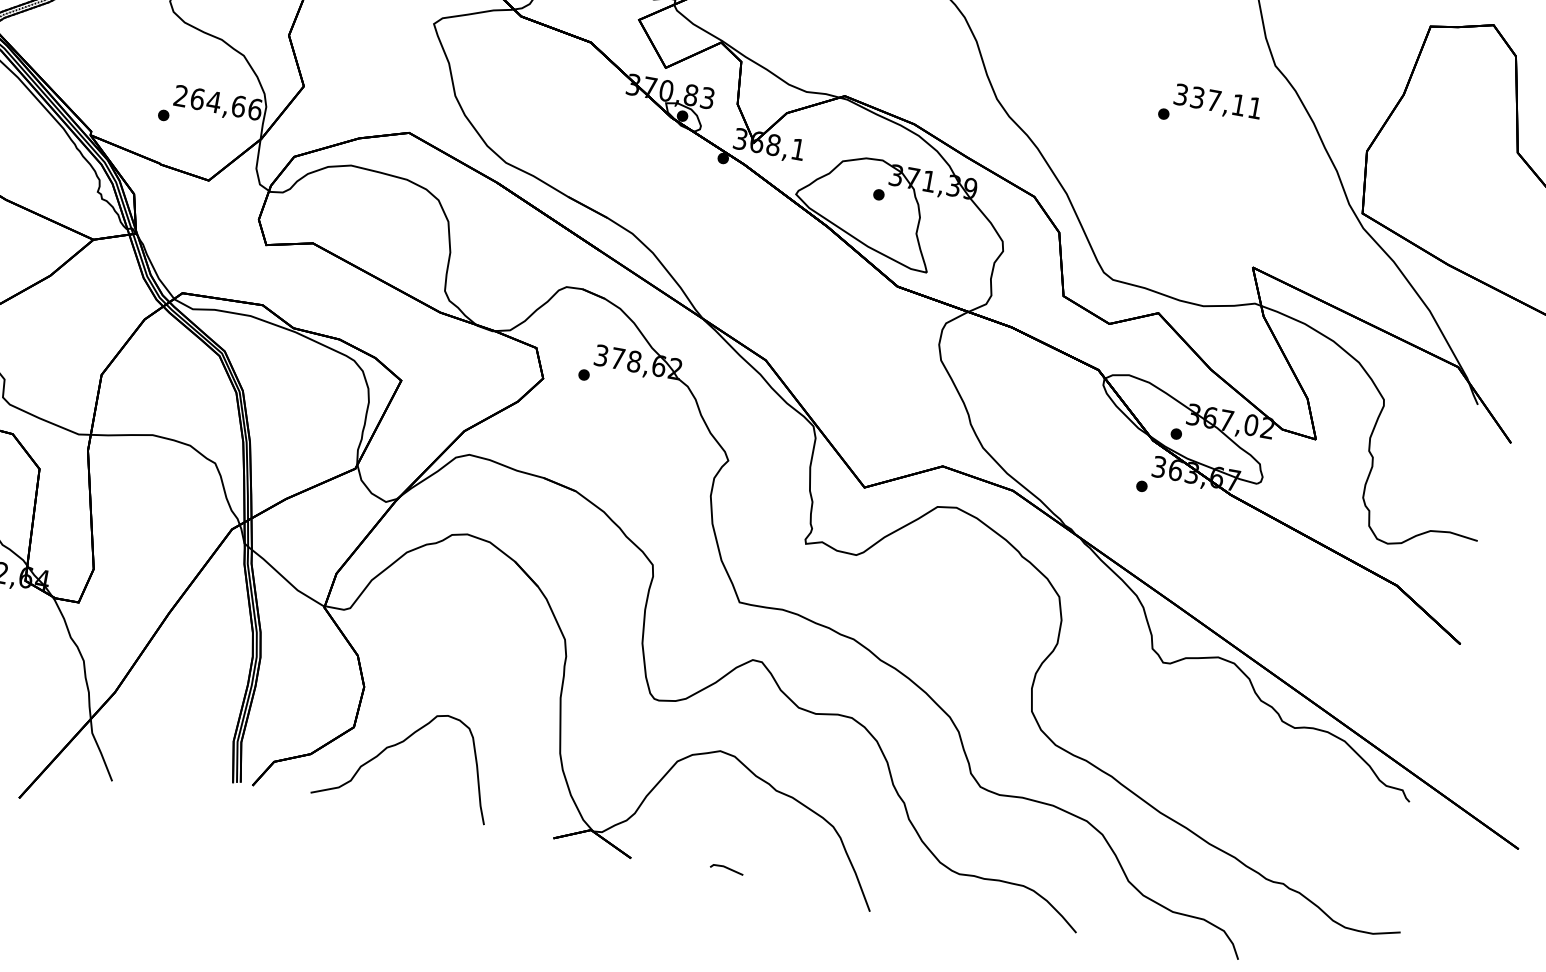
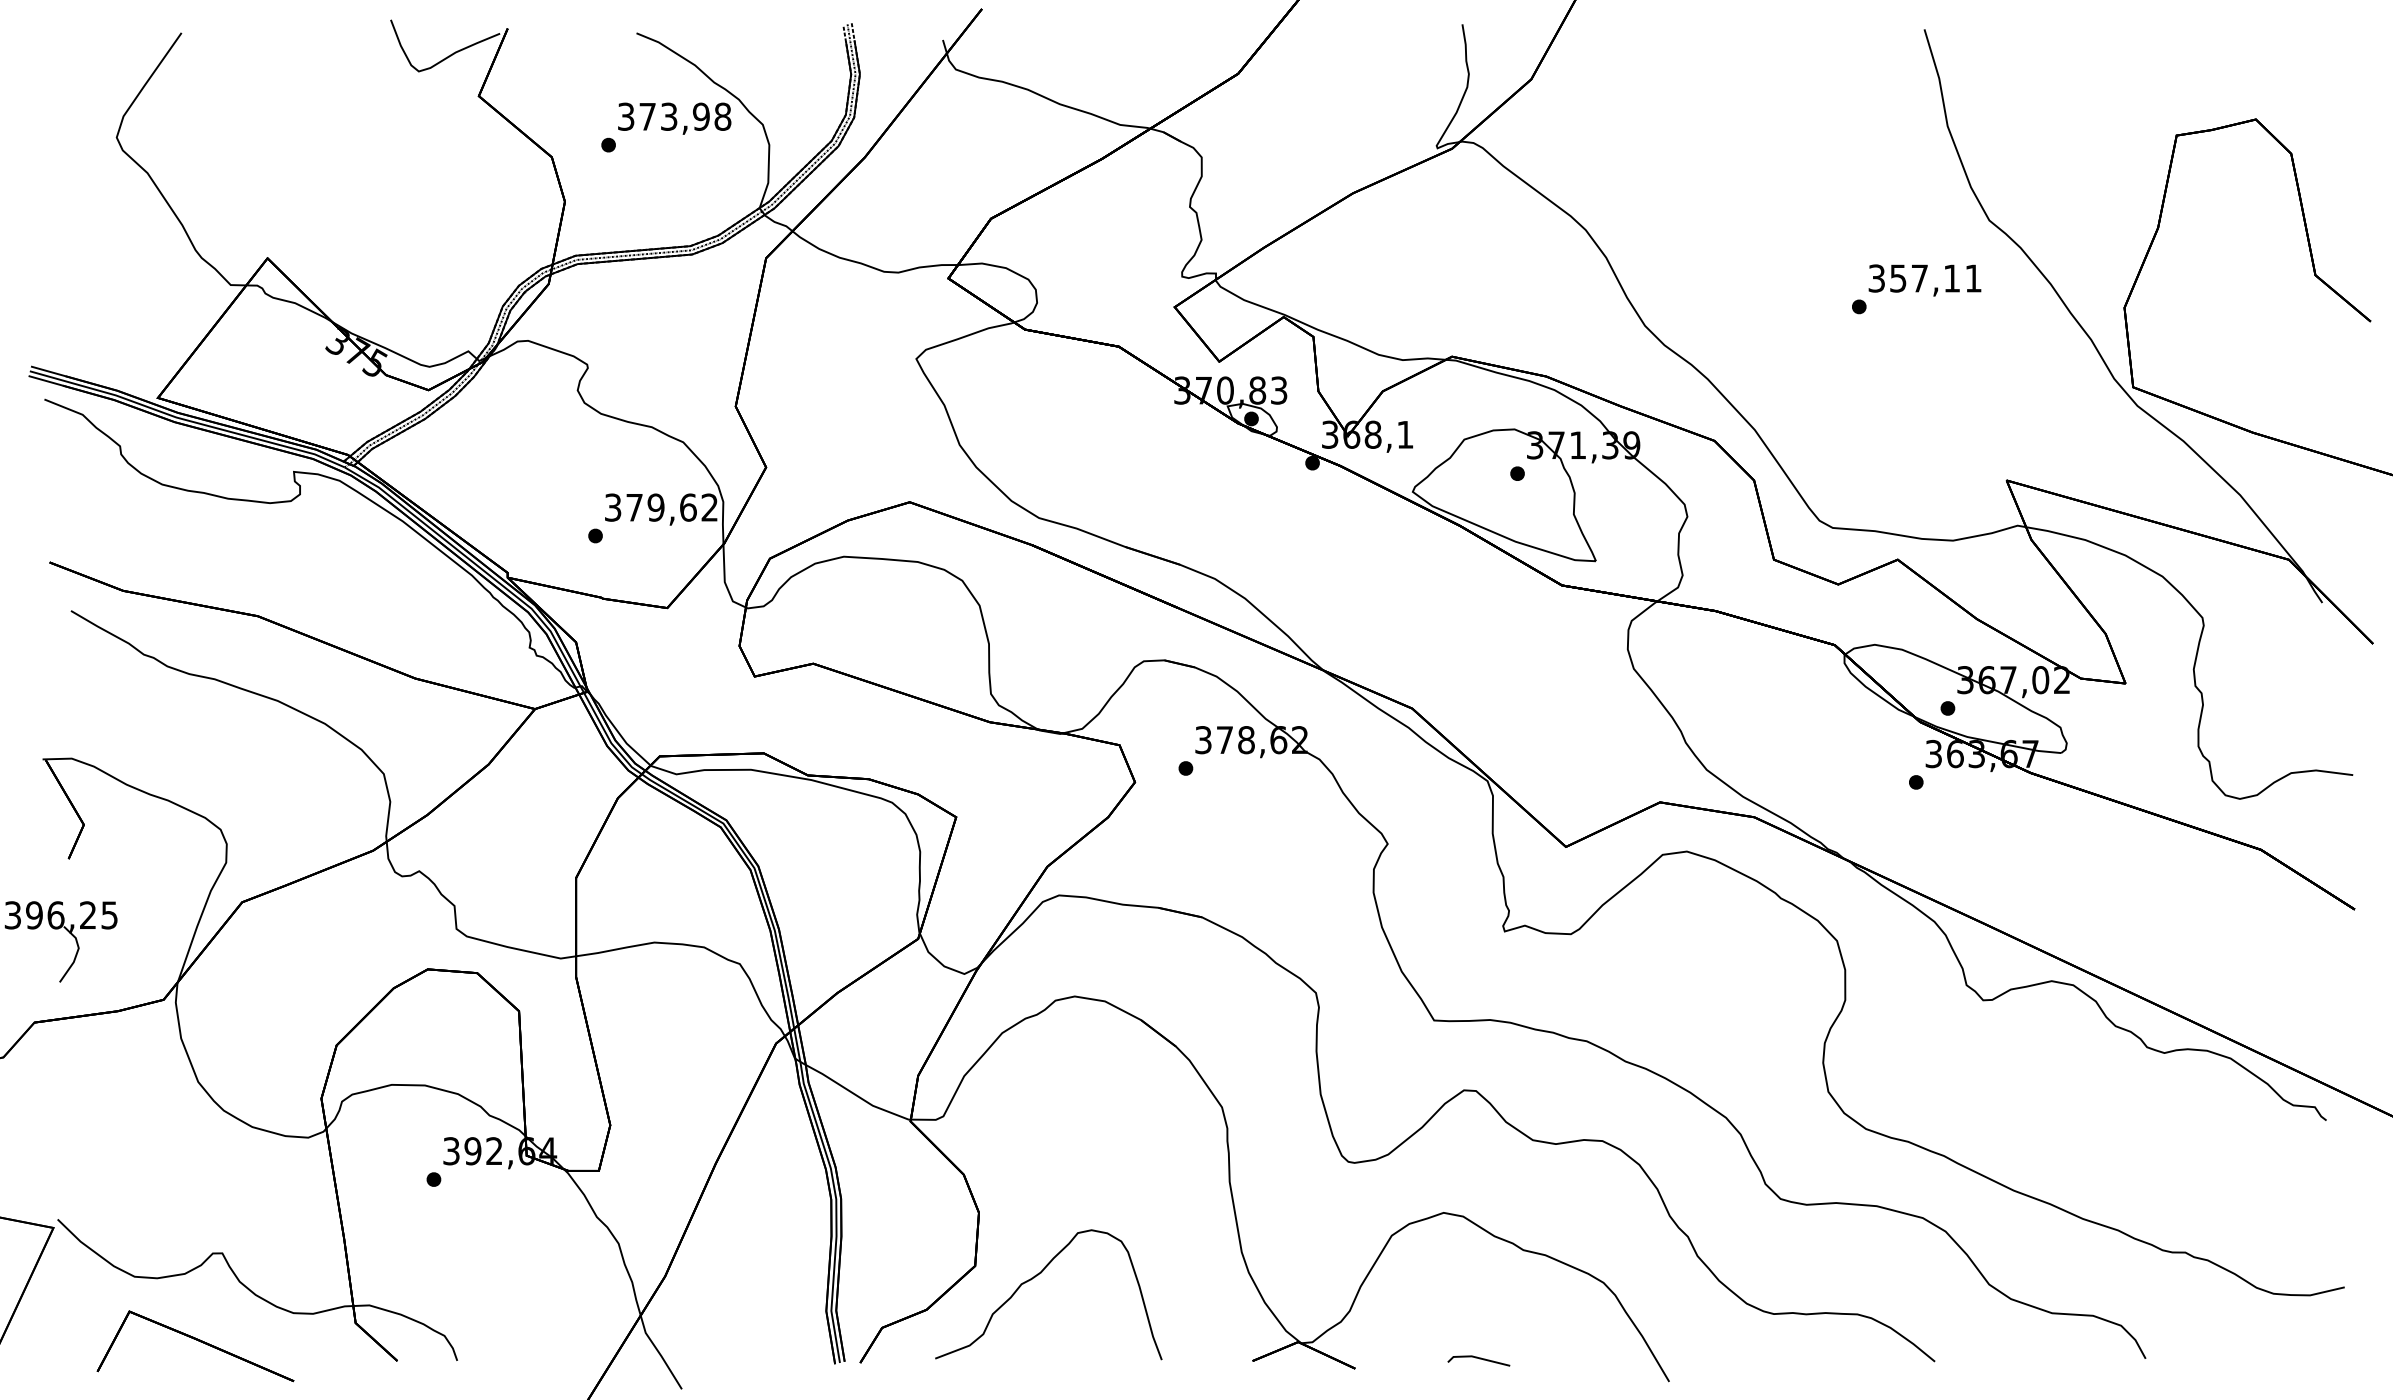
text: (1197, 96) -> (1898, 277), 337,11 -> 357,11
text: (218, 102) -> (661, 507), 264,66 -> 379,62
part: (726, 869) -> (1478, 1360), size x1.43

